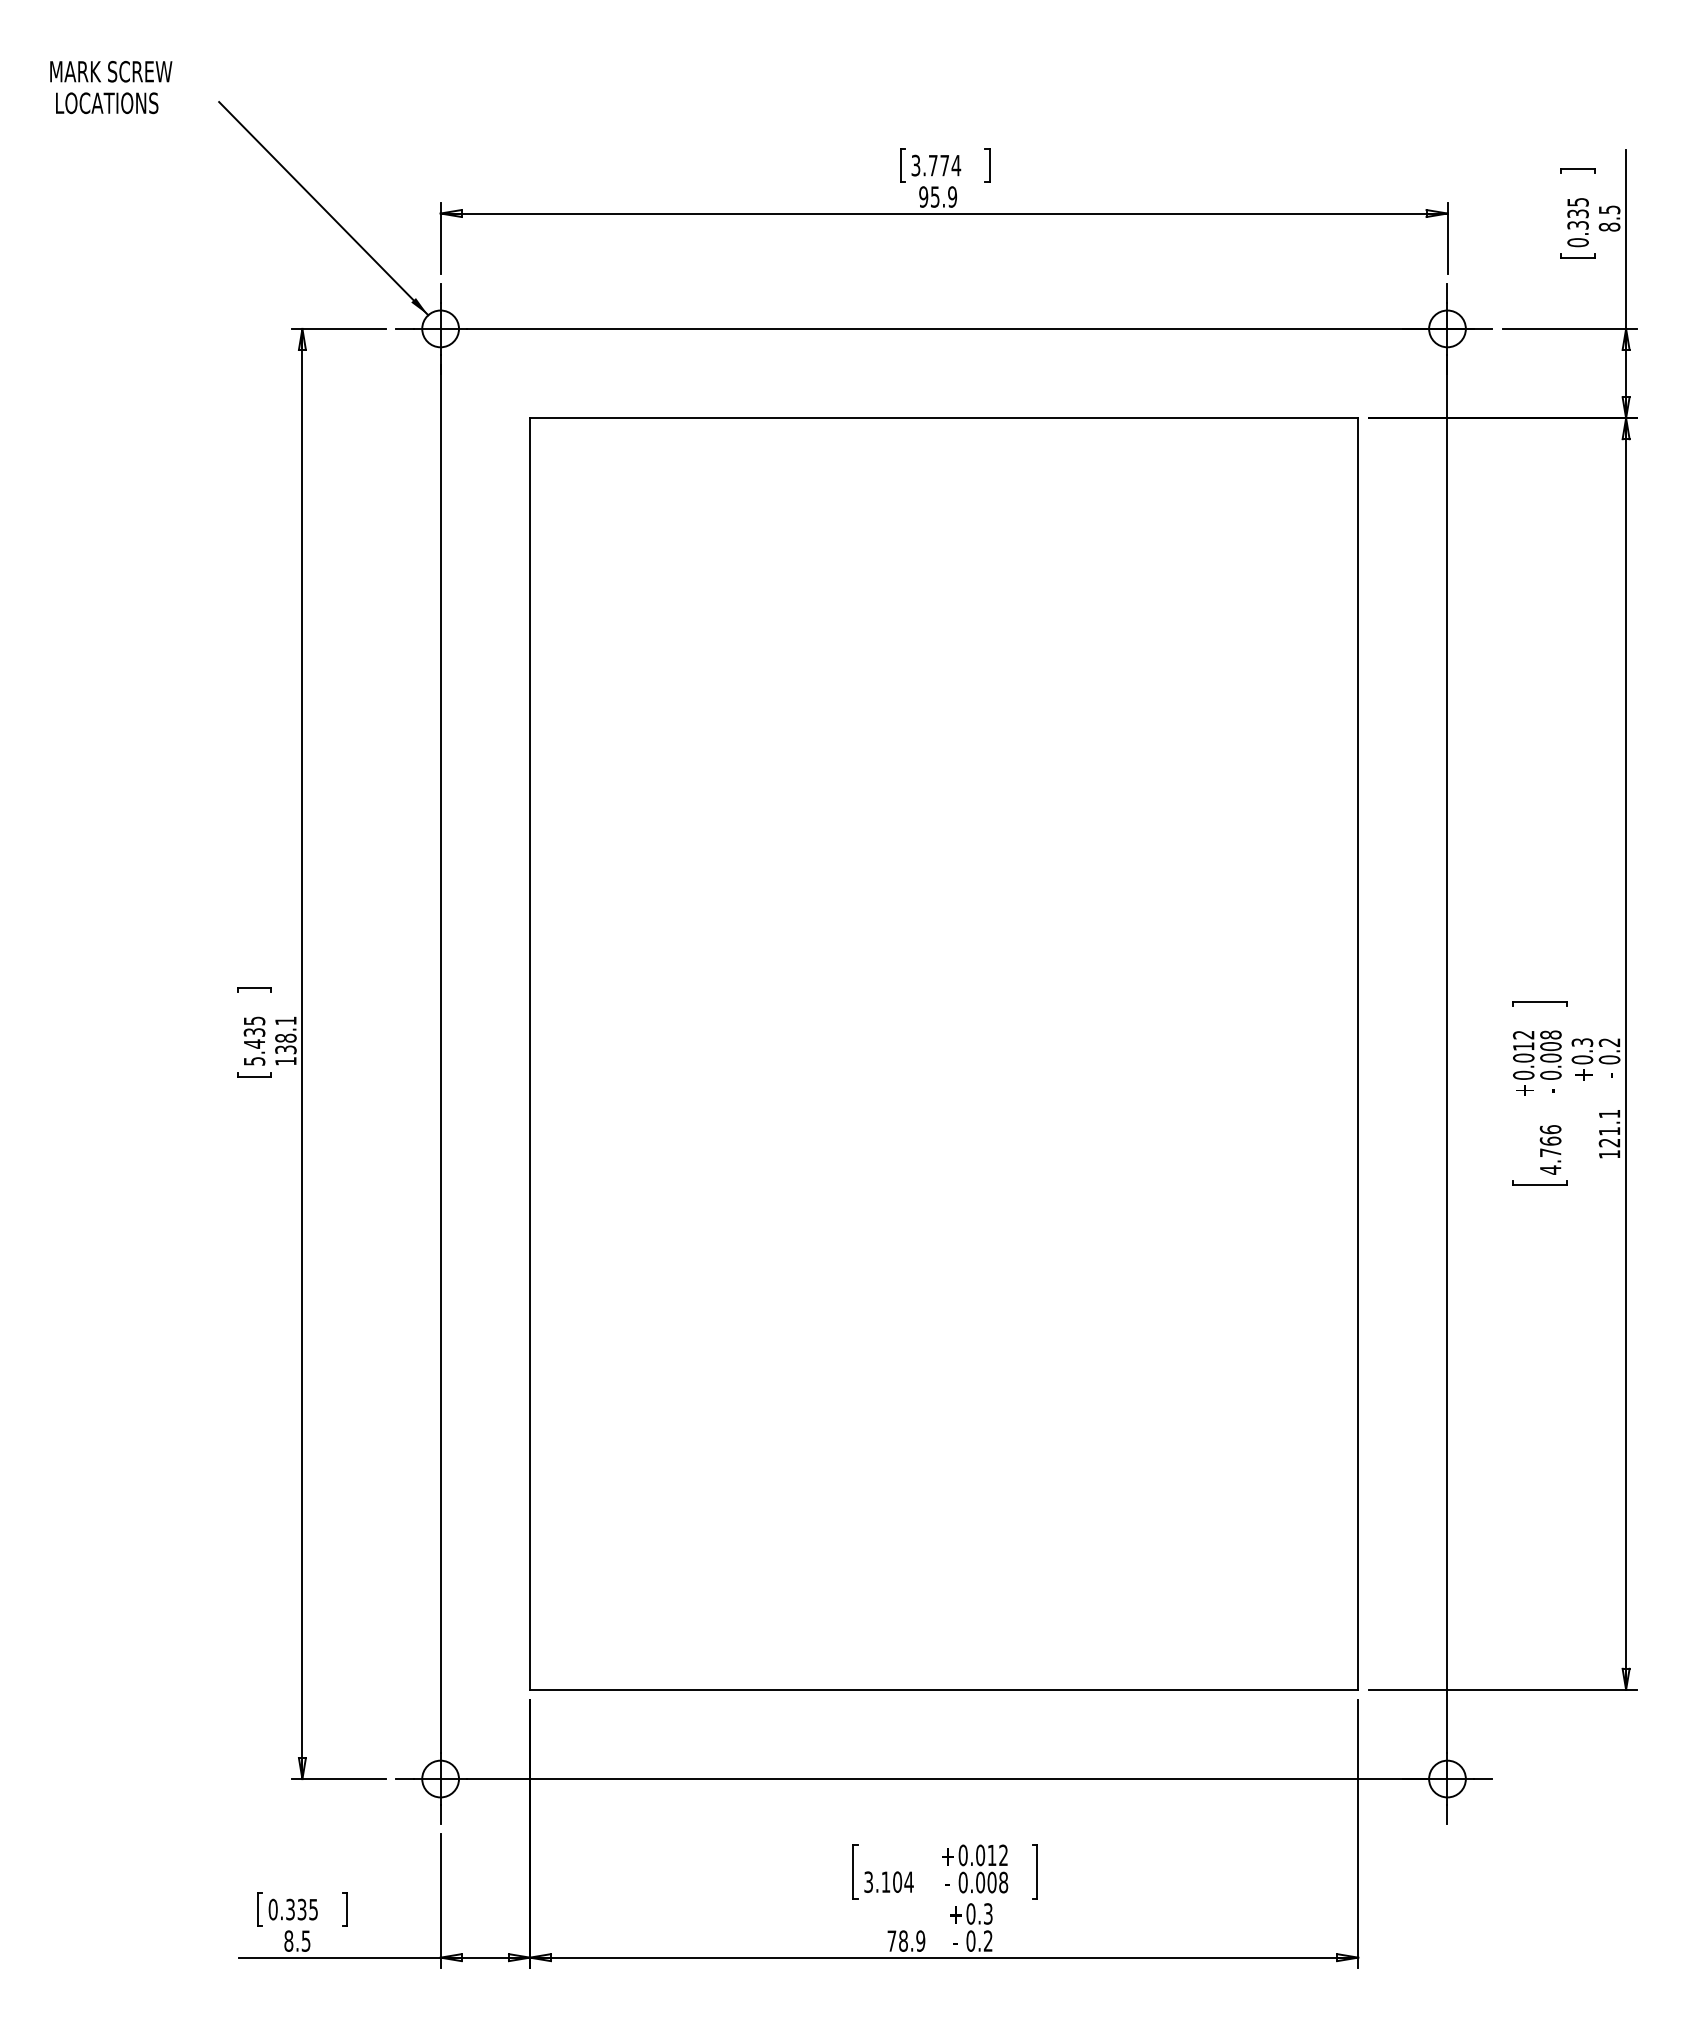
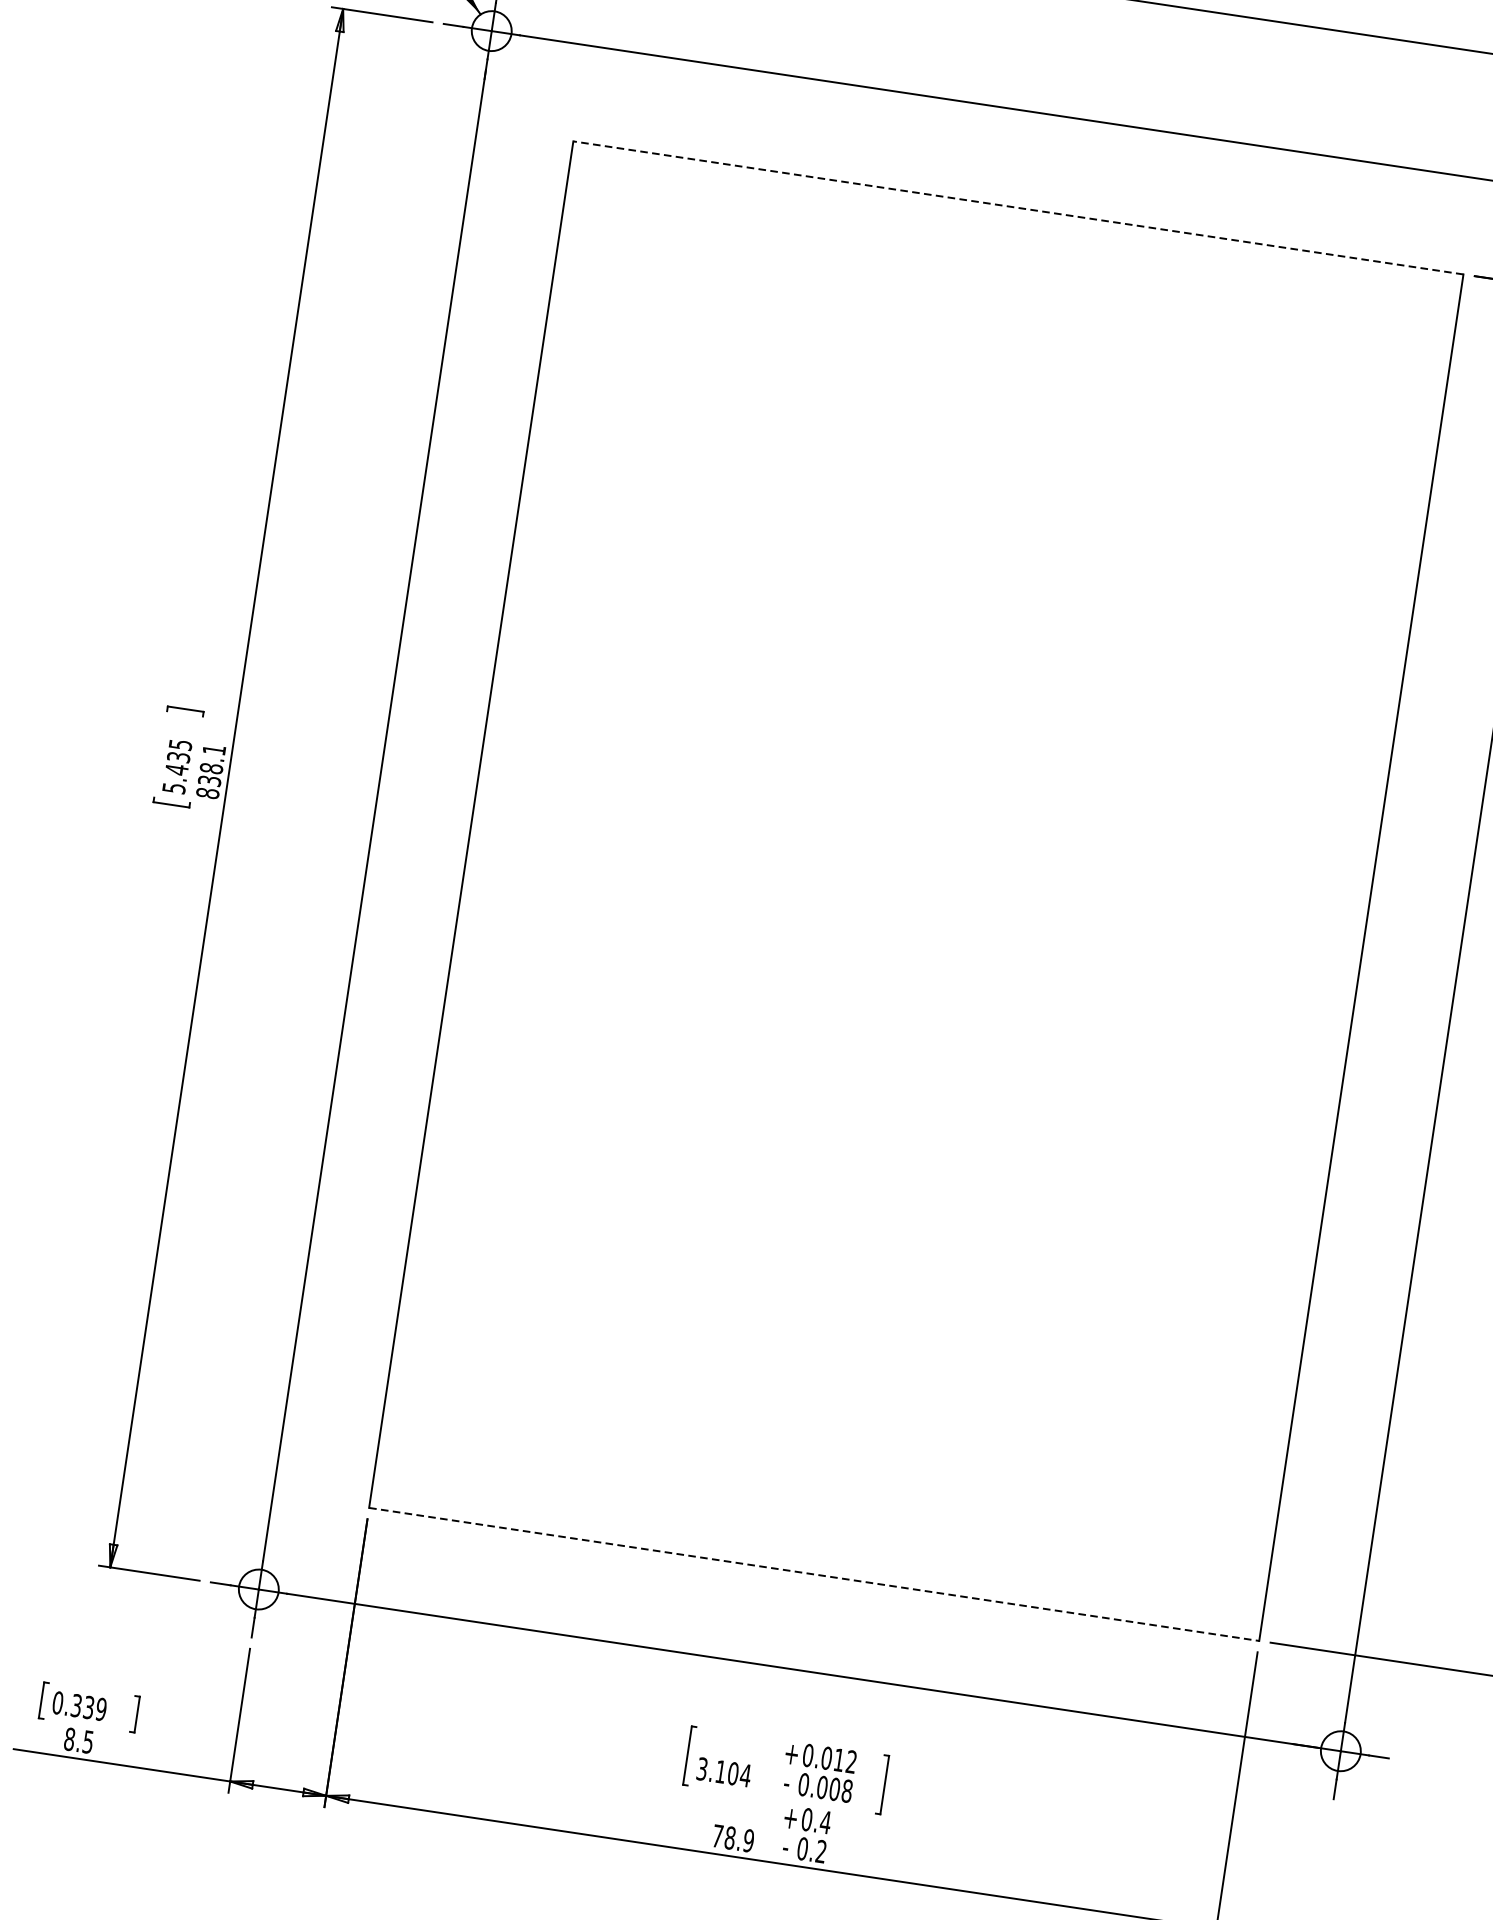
line: (943, 418) -> (1017, 208), solid -> dashed
text: (285, 1060) -> (207, 792), 138.1 -> 838.1
line: (944, 1689) -> (814, 1574), solid -> dashed
text: (313, 1909) -> (101, 1709), 0.335 -> 0.339
text: (988, 1913) -> (826, 1822), 0.3 -> 0.4

